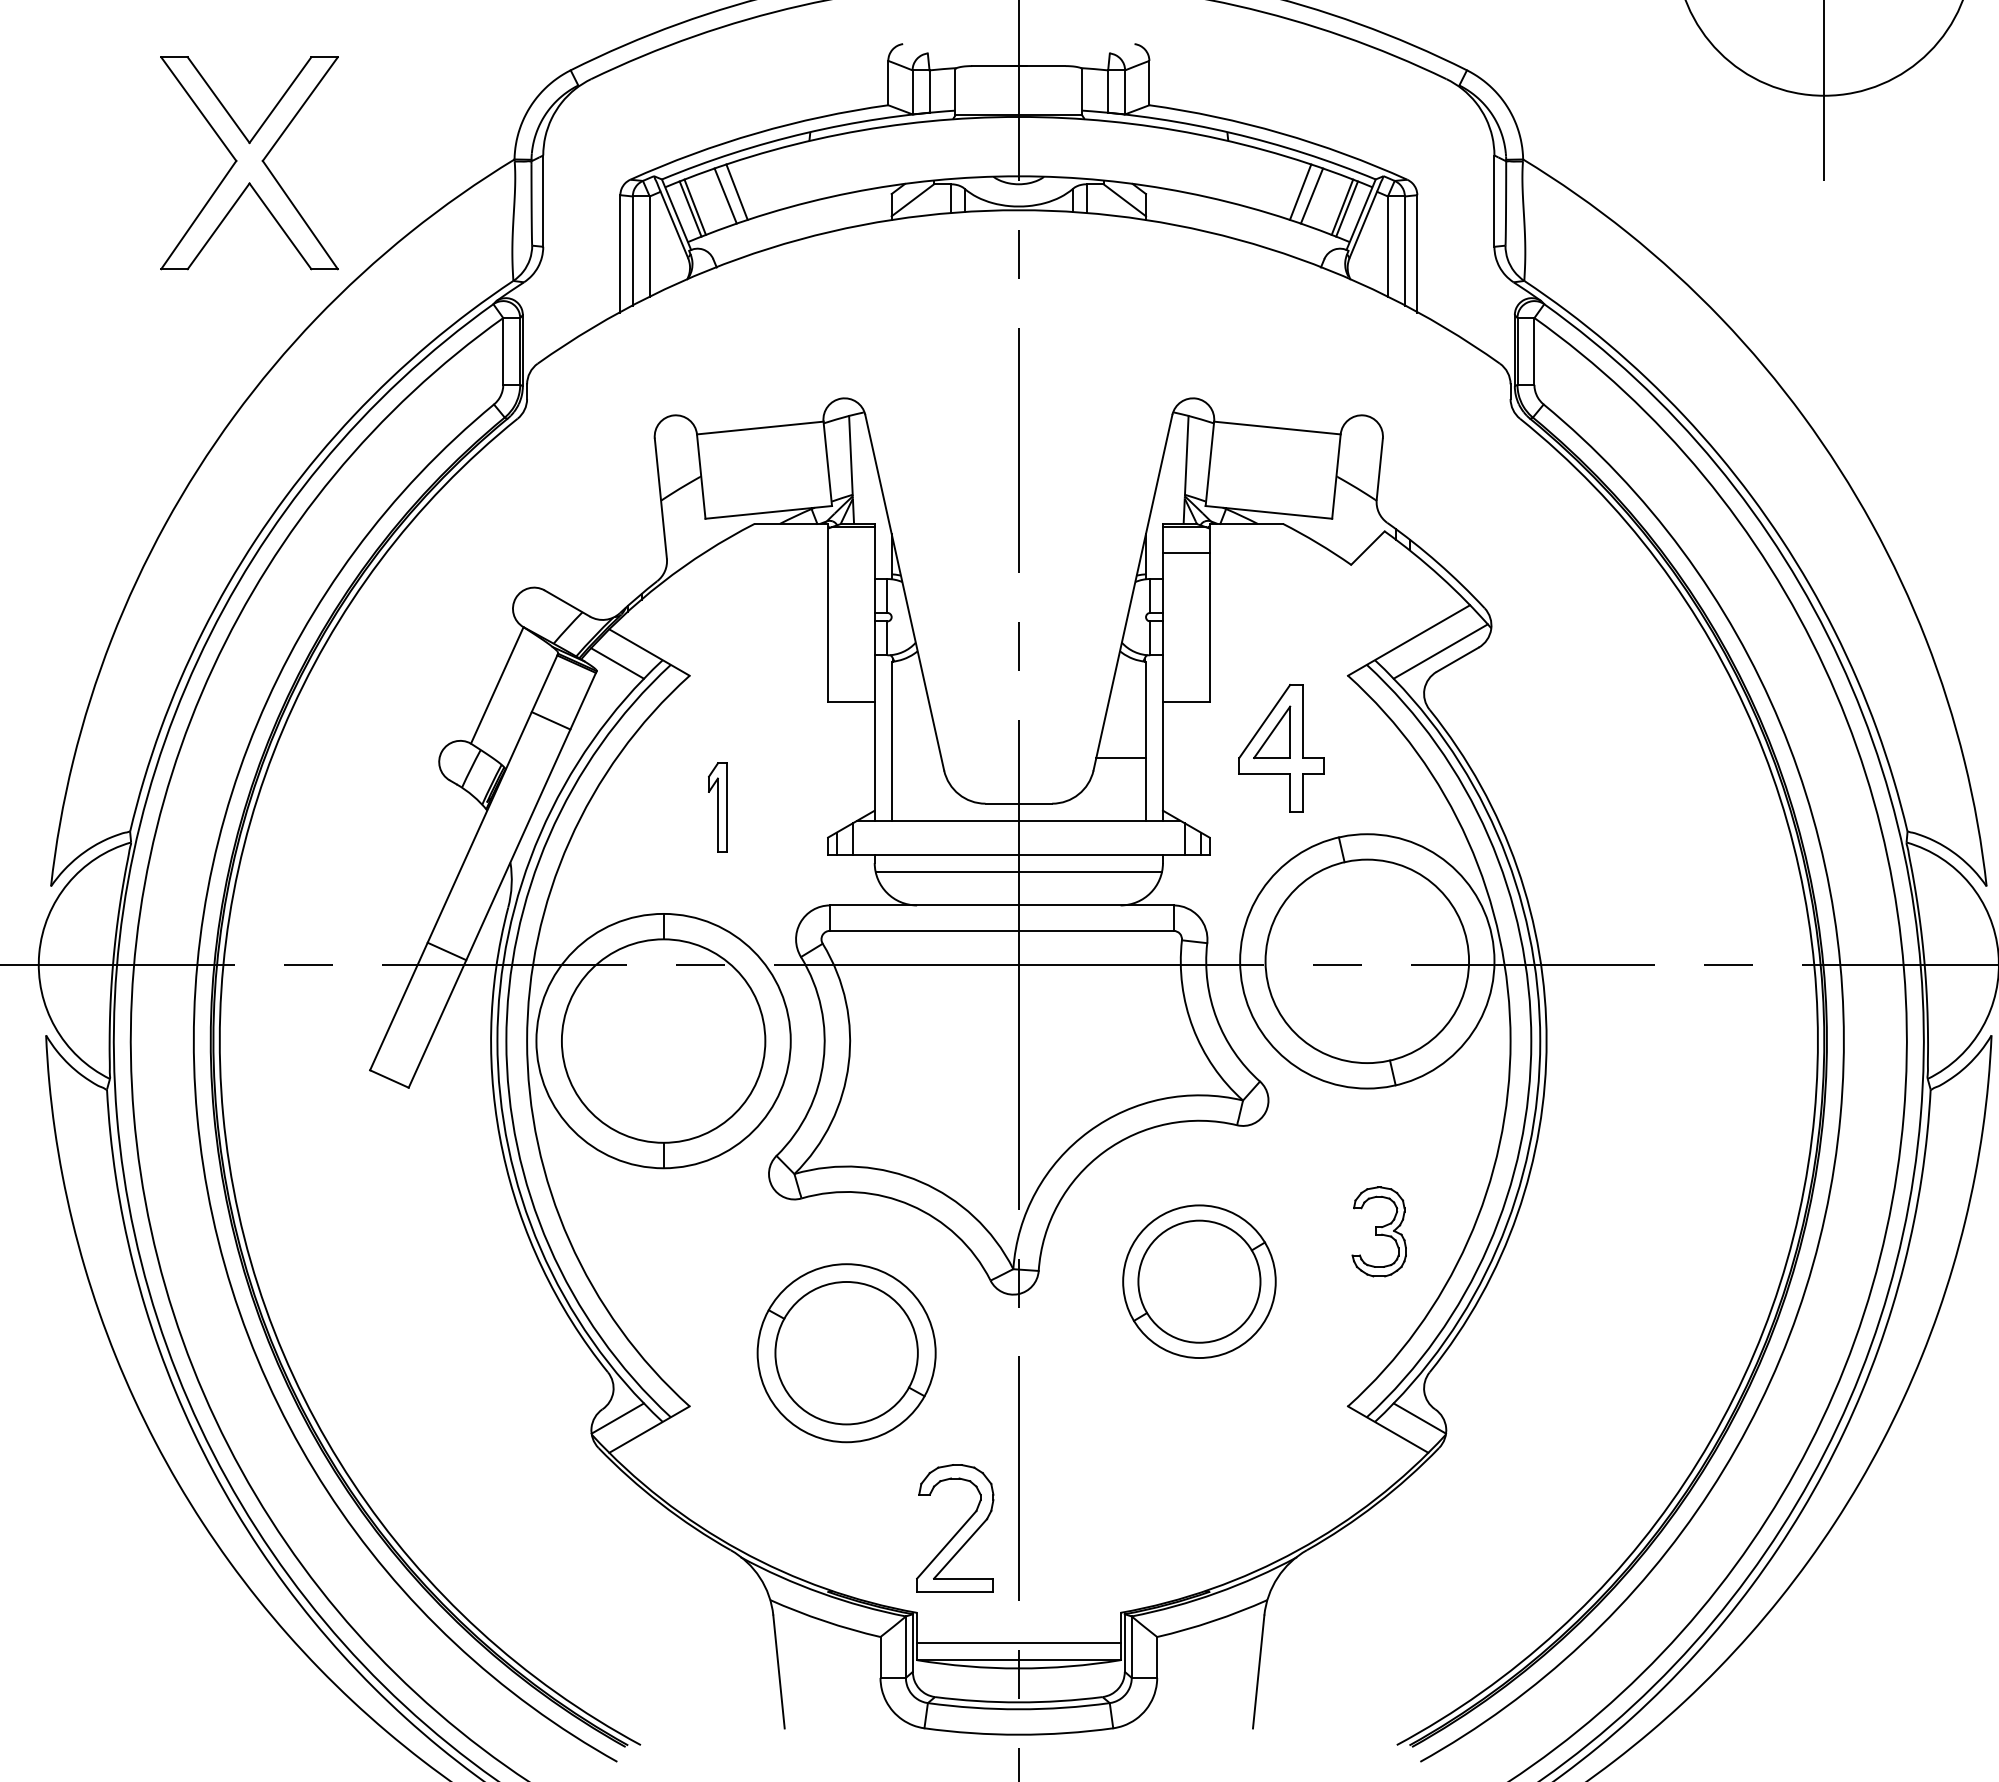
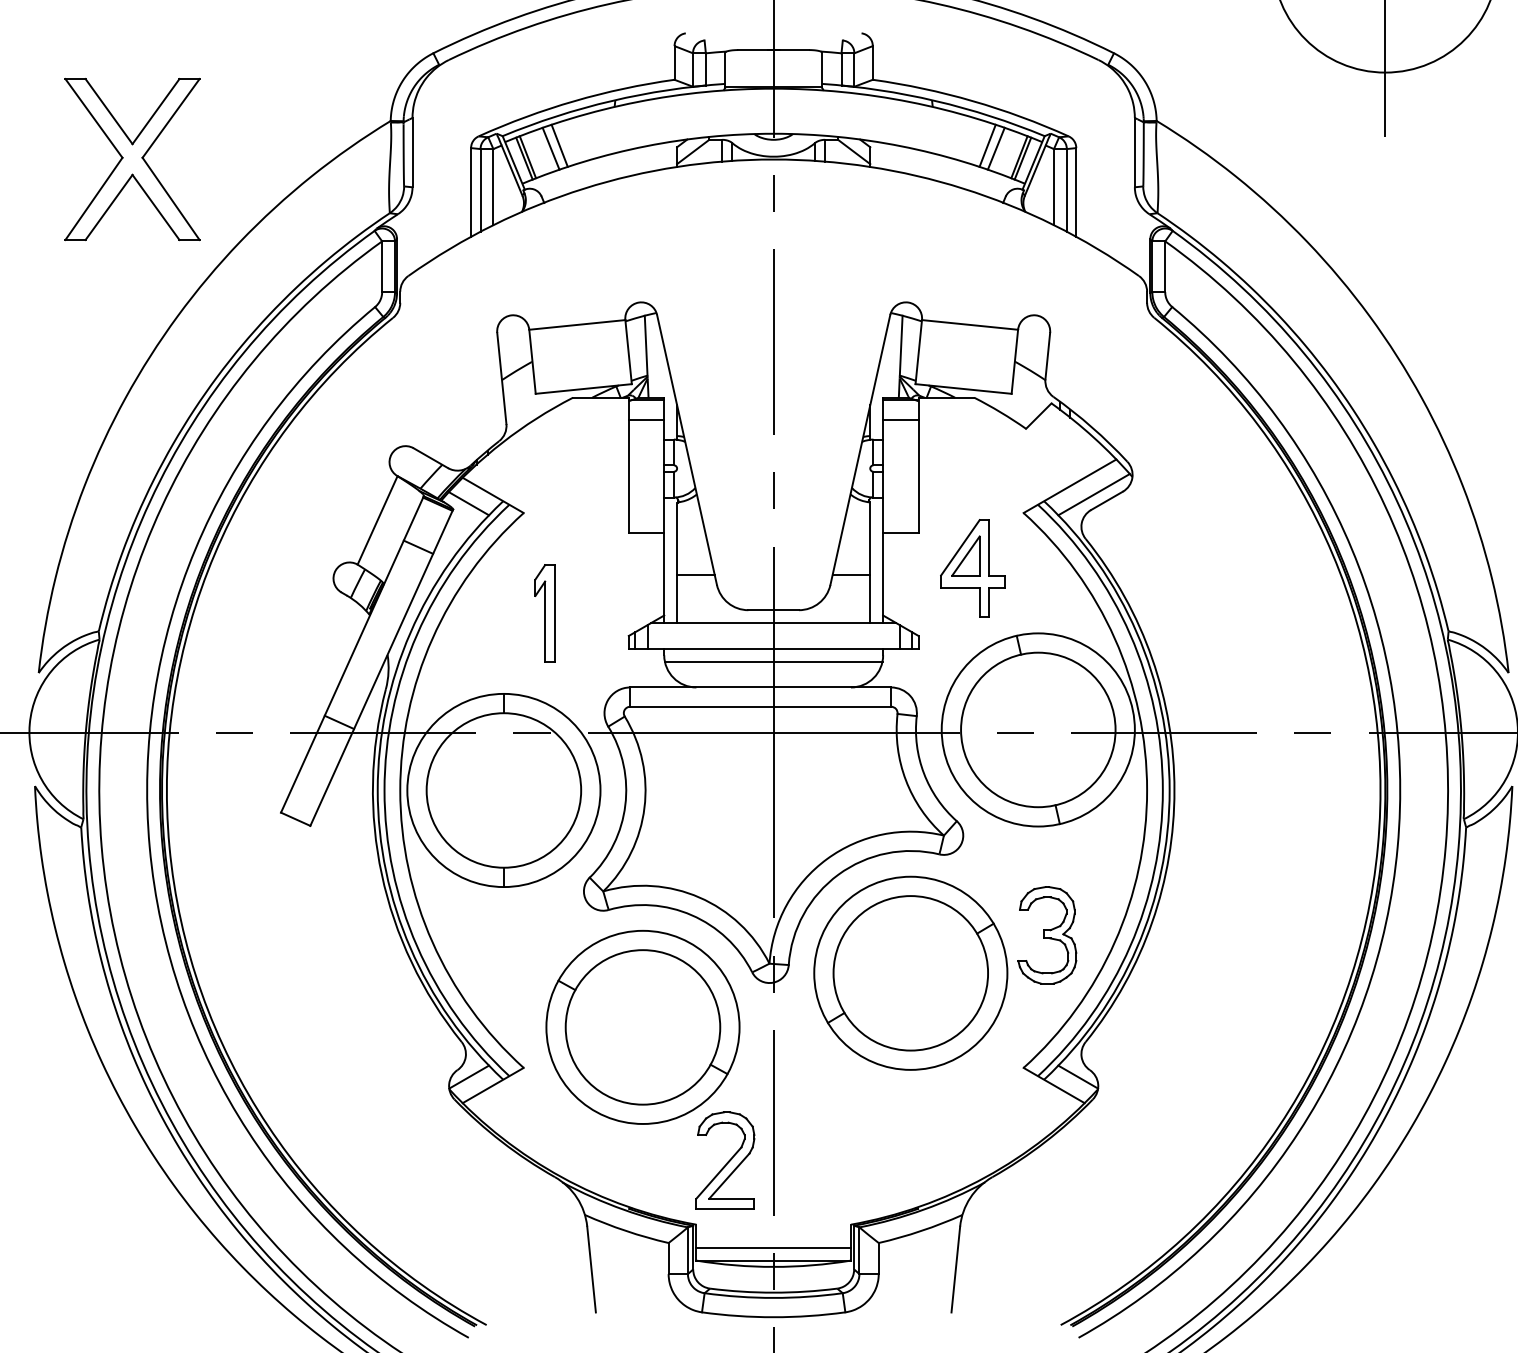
part: (249, 163) -> (132, 159), moved
line: (851, 552) -> (646, 419), added
line: (916, 757) -> (695, 575), added
part: (717, 807) -> (544, 613), size x1.43
part: (1379, 1231) -> (1047, 935), size x1.43
part: (1199, 1281) -> (910, 973), size x1.67
part: (846, 1353) -> (642, 1027), size x1.43

